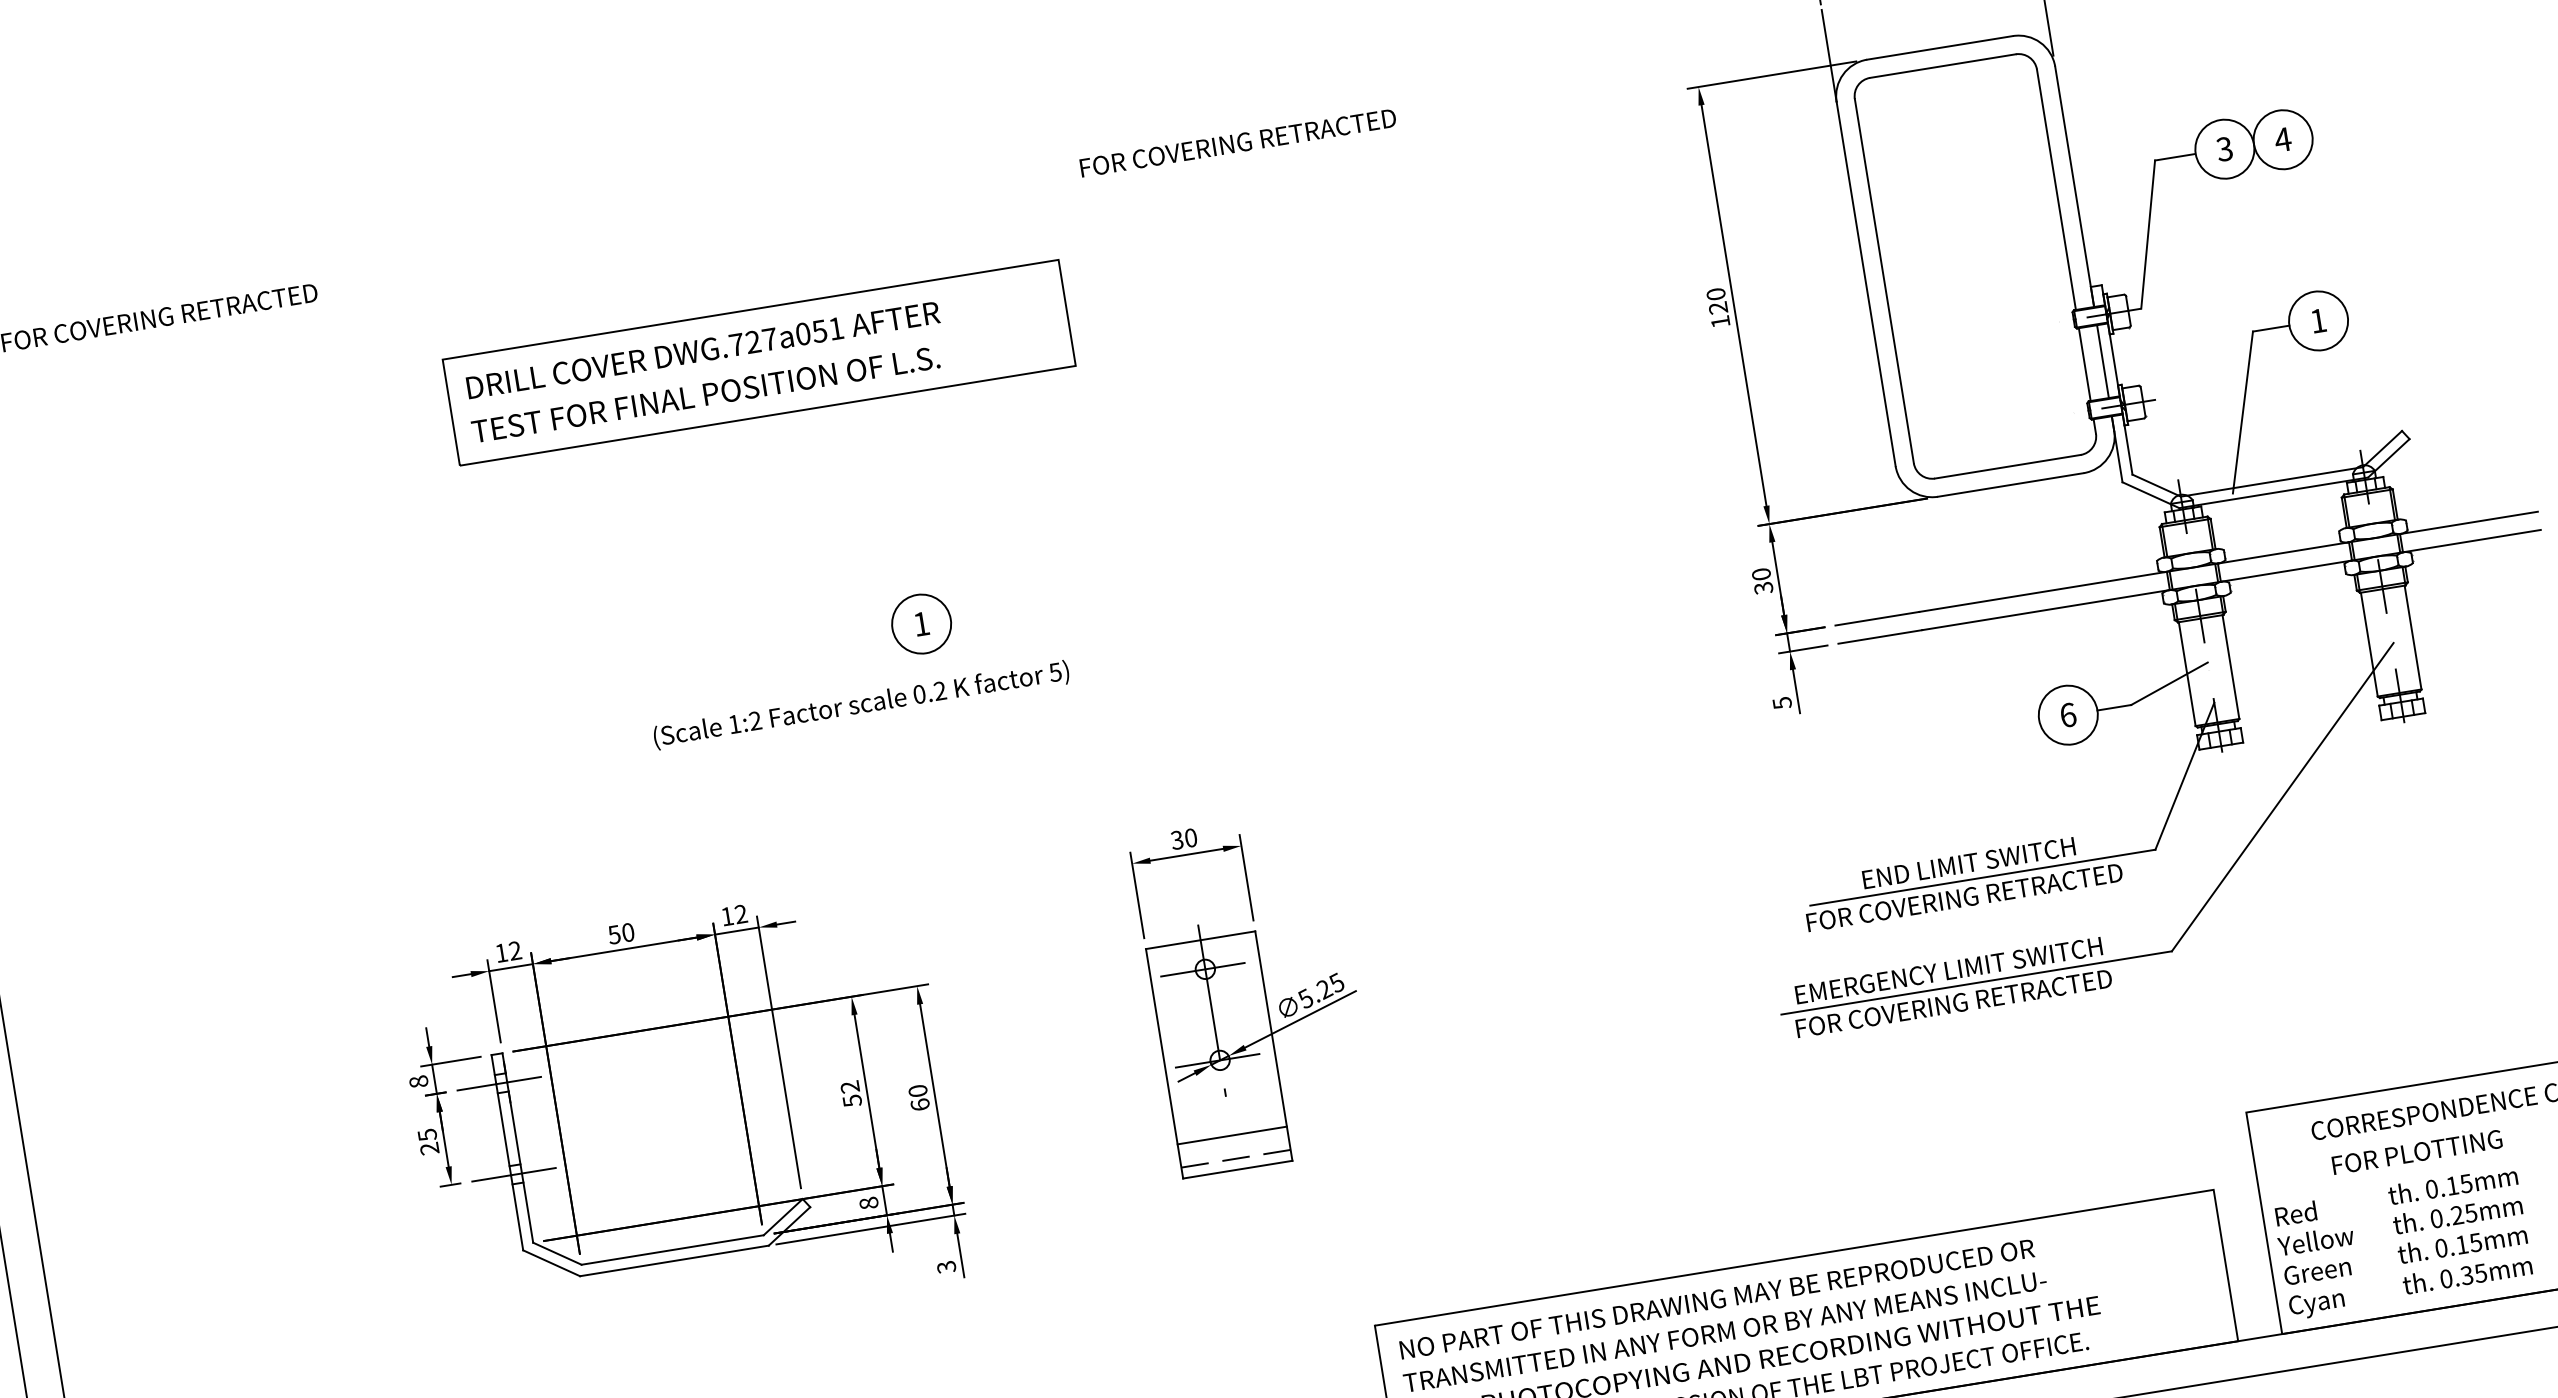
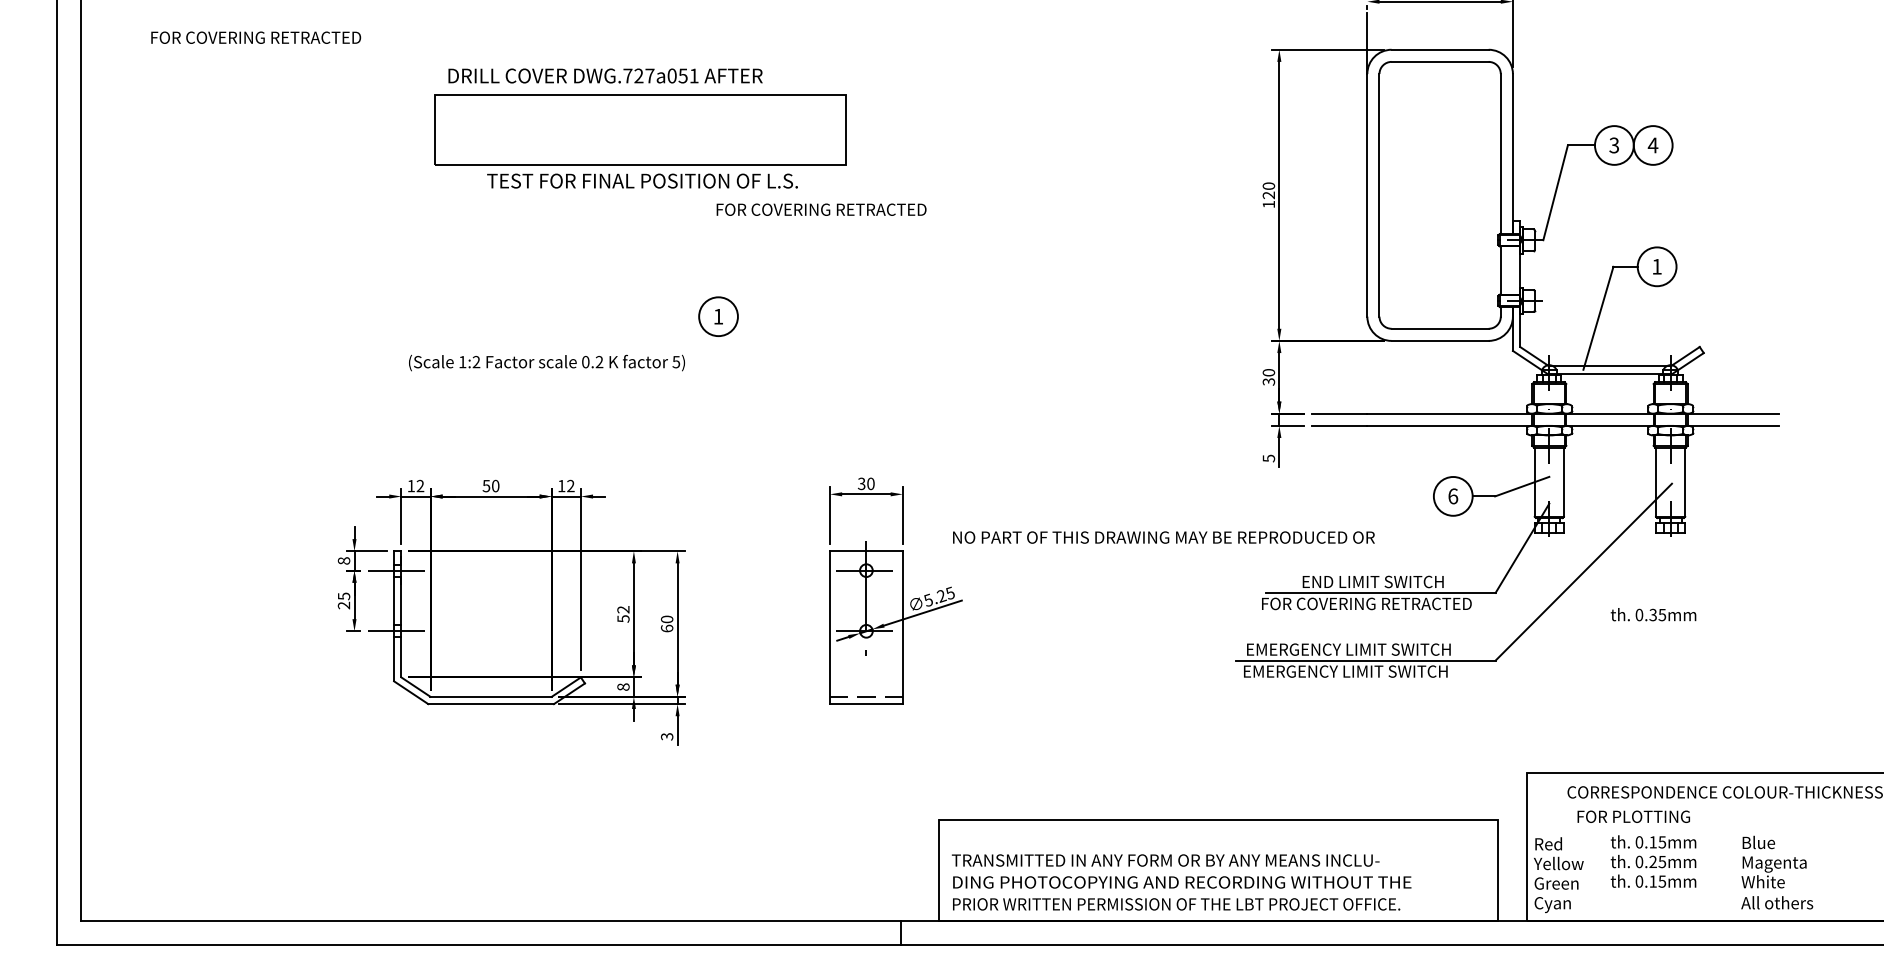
text: (1237, 142) -> (821, 209), moved
text: (703, 349) -> (605, 75), moved
line: (2102, 361) -> (1512, 270), removed
text: (705, 393) -> (642, 180), moved
text: (860, 704) -> (546, 362), moved
text: (1955, 1003) -> (1349, 671), FOR COVERING RETRACTED -> EMERGENCY LIMIT SWITCH
line: (1232, 1135) -> (866, 681), removed
text: (2467, 1274) -> (1653, 614), moved
text: (1716, 1299) -> (1163, 537), moved

